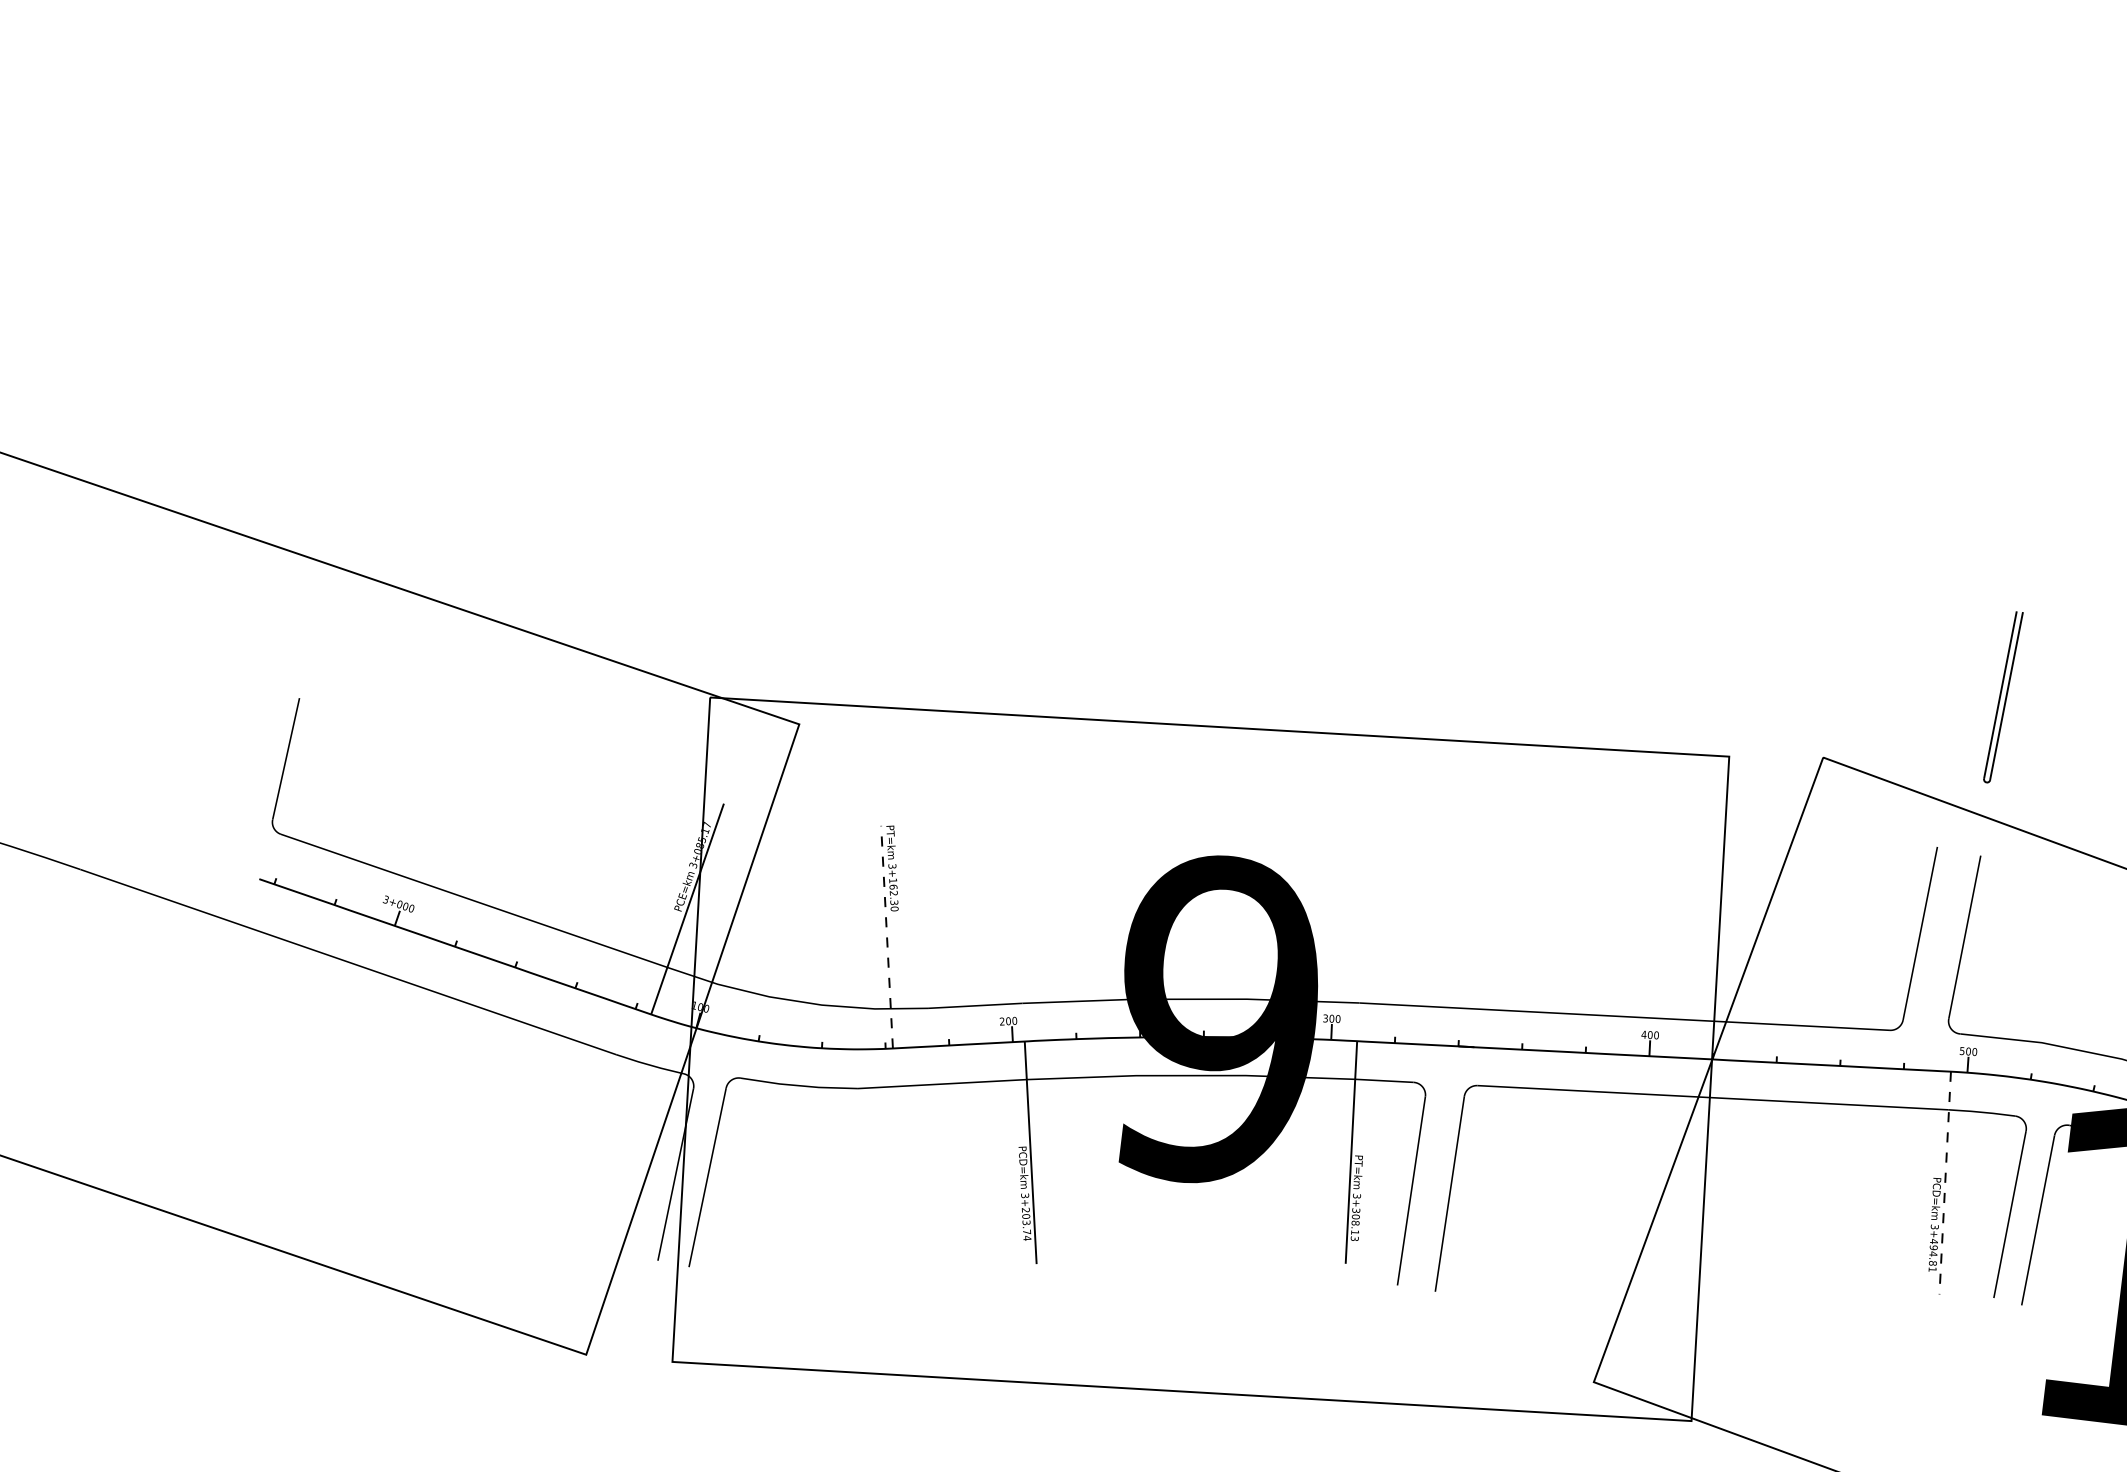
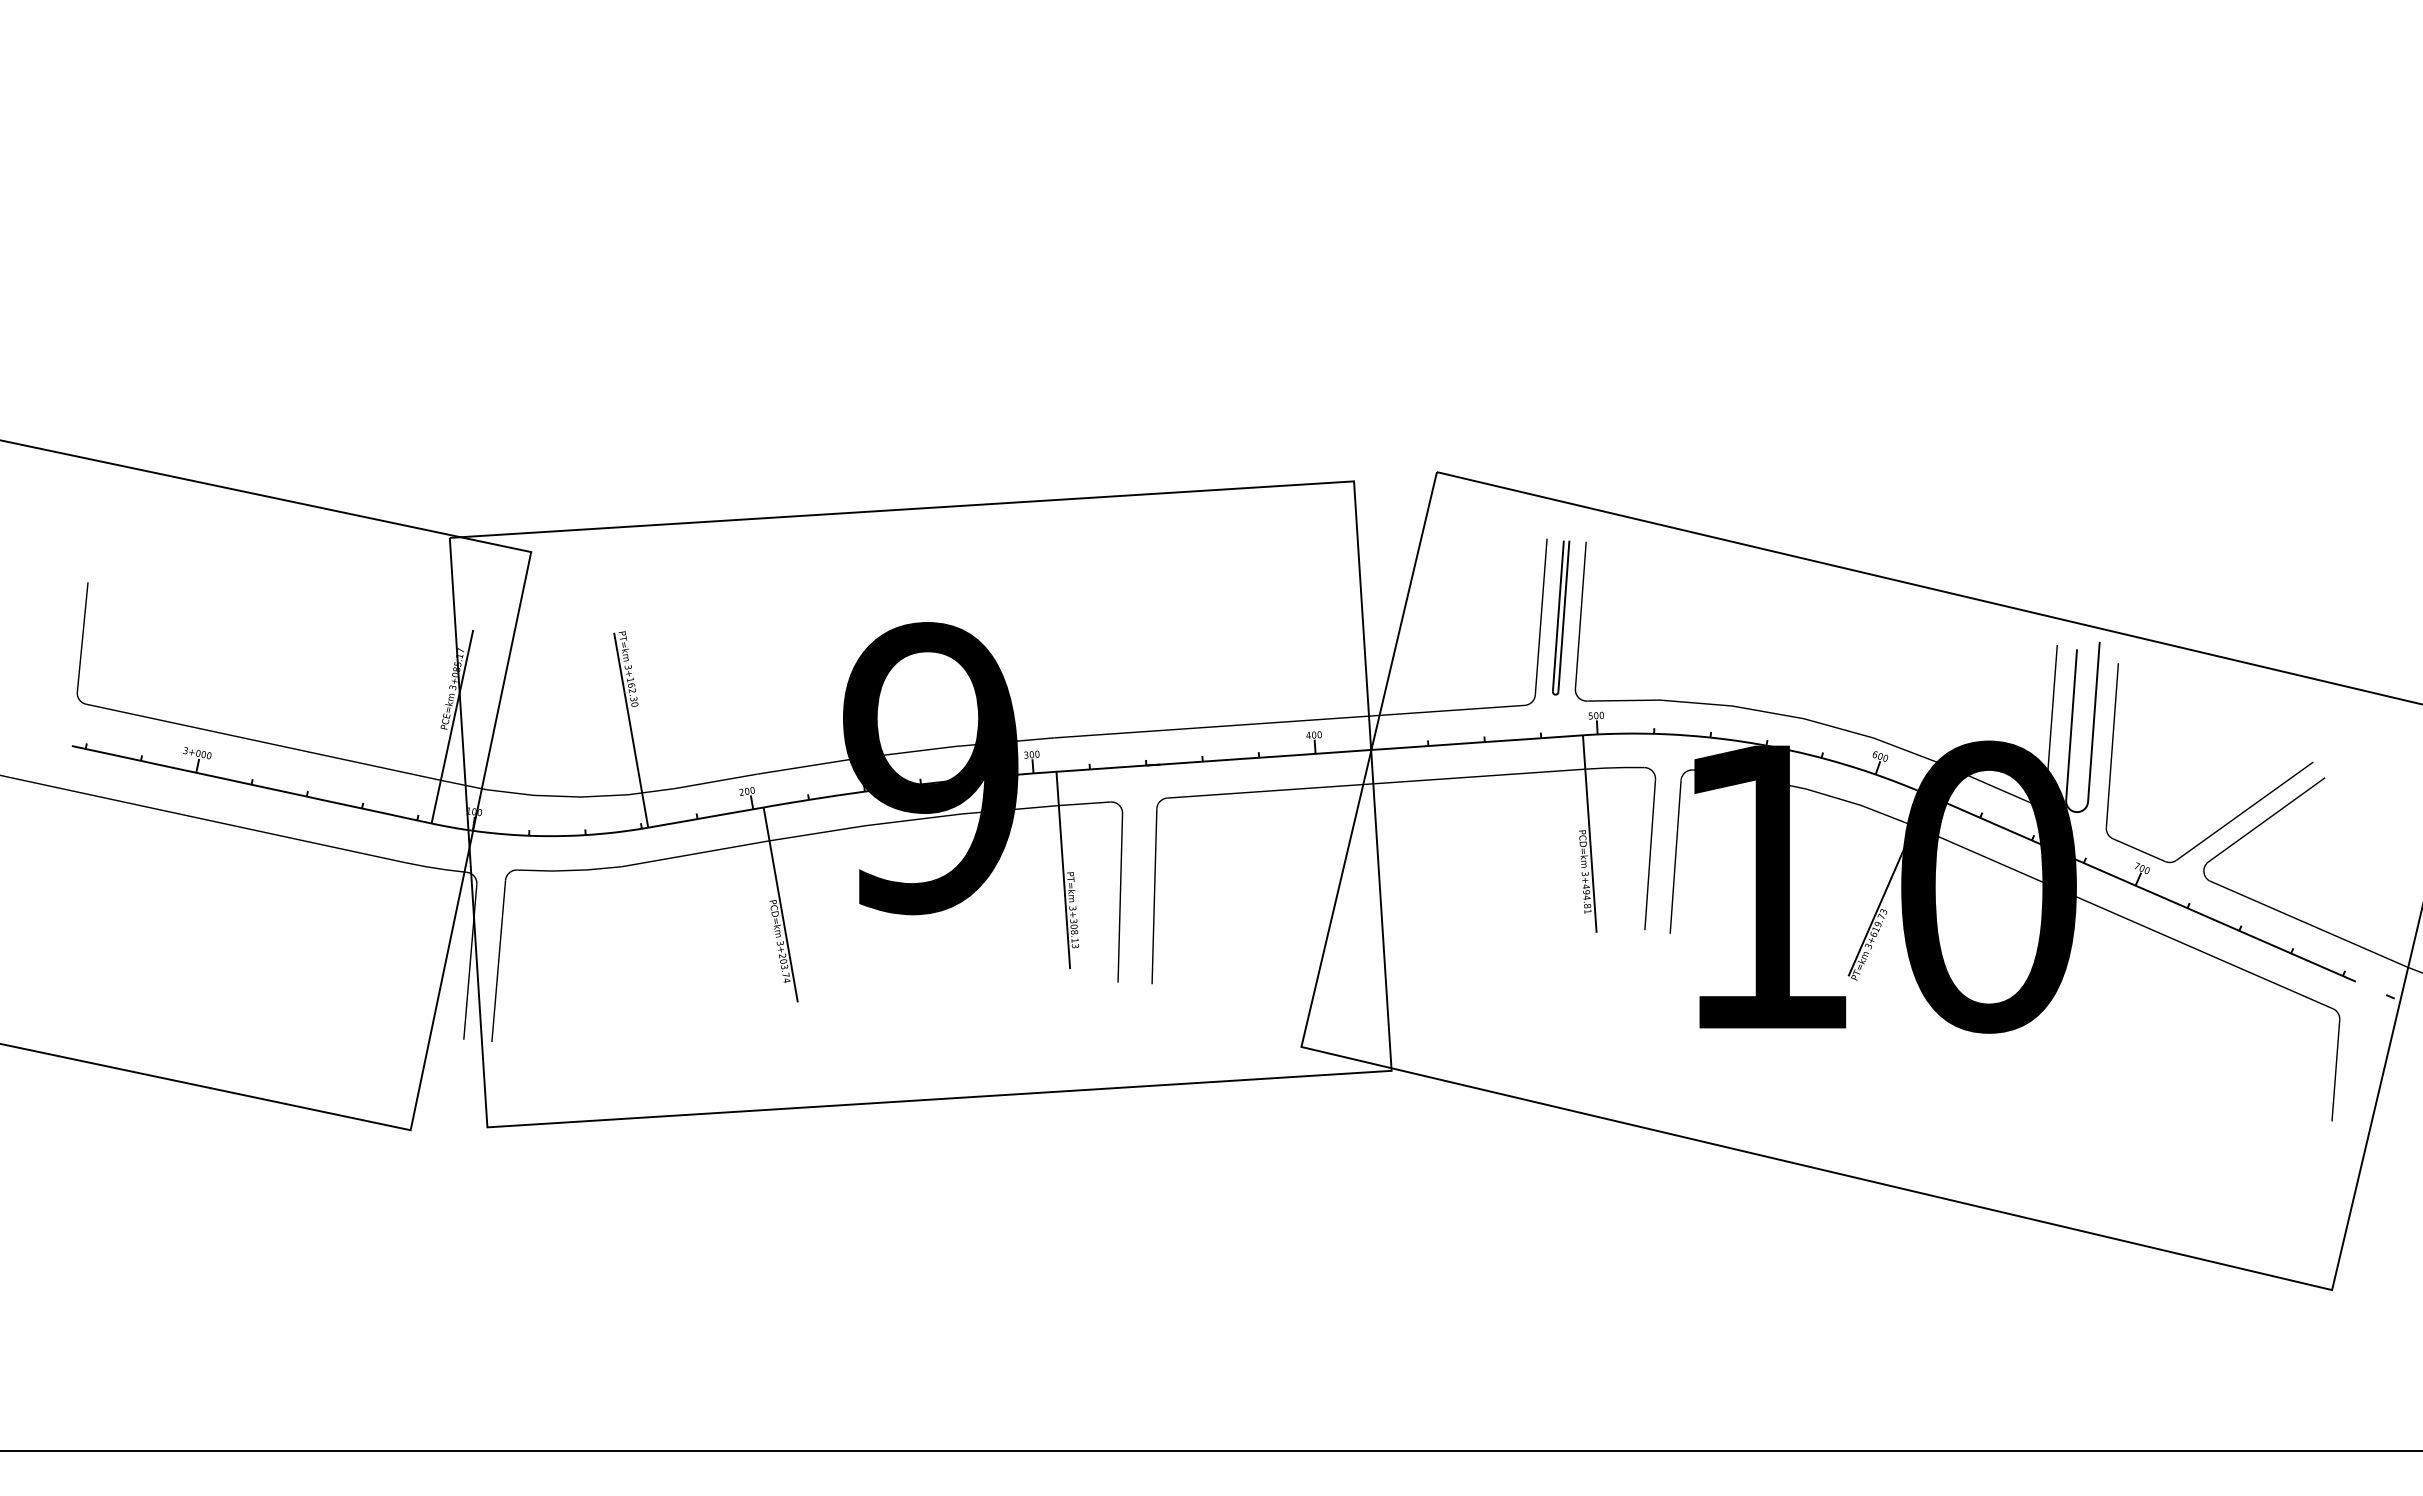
part: (2003, 696) -> (1561, 617), moved
line: (887, 937) -> (631, 730), dashed -> solid
line: (1944, 1183) -> (1589, 834), dashed -> solid

